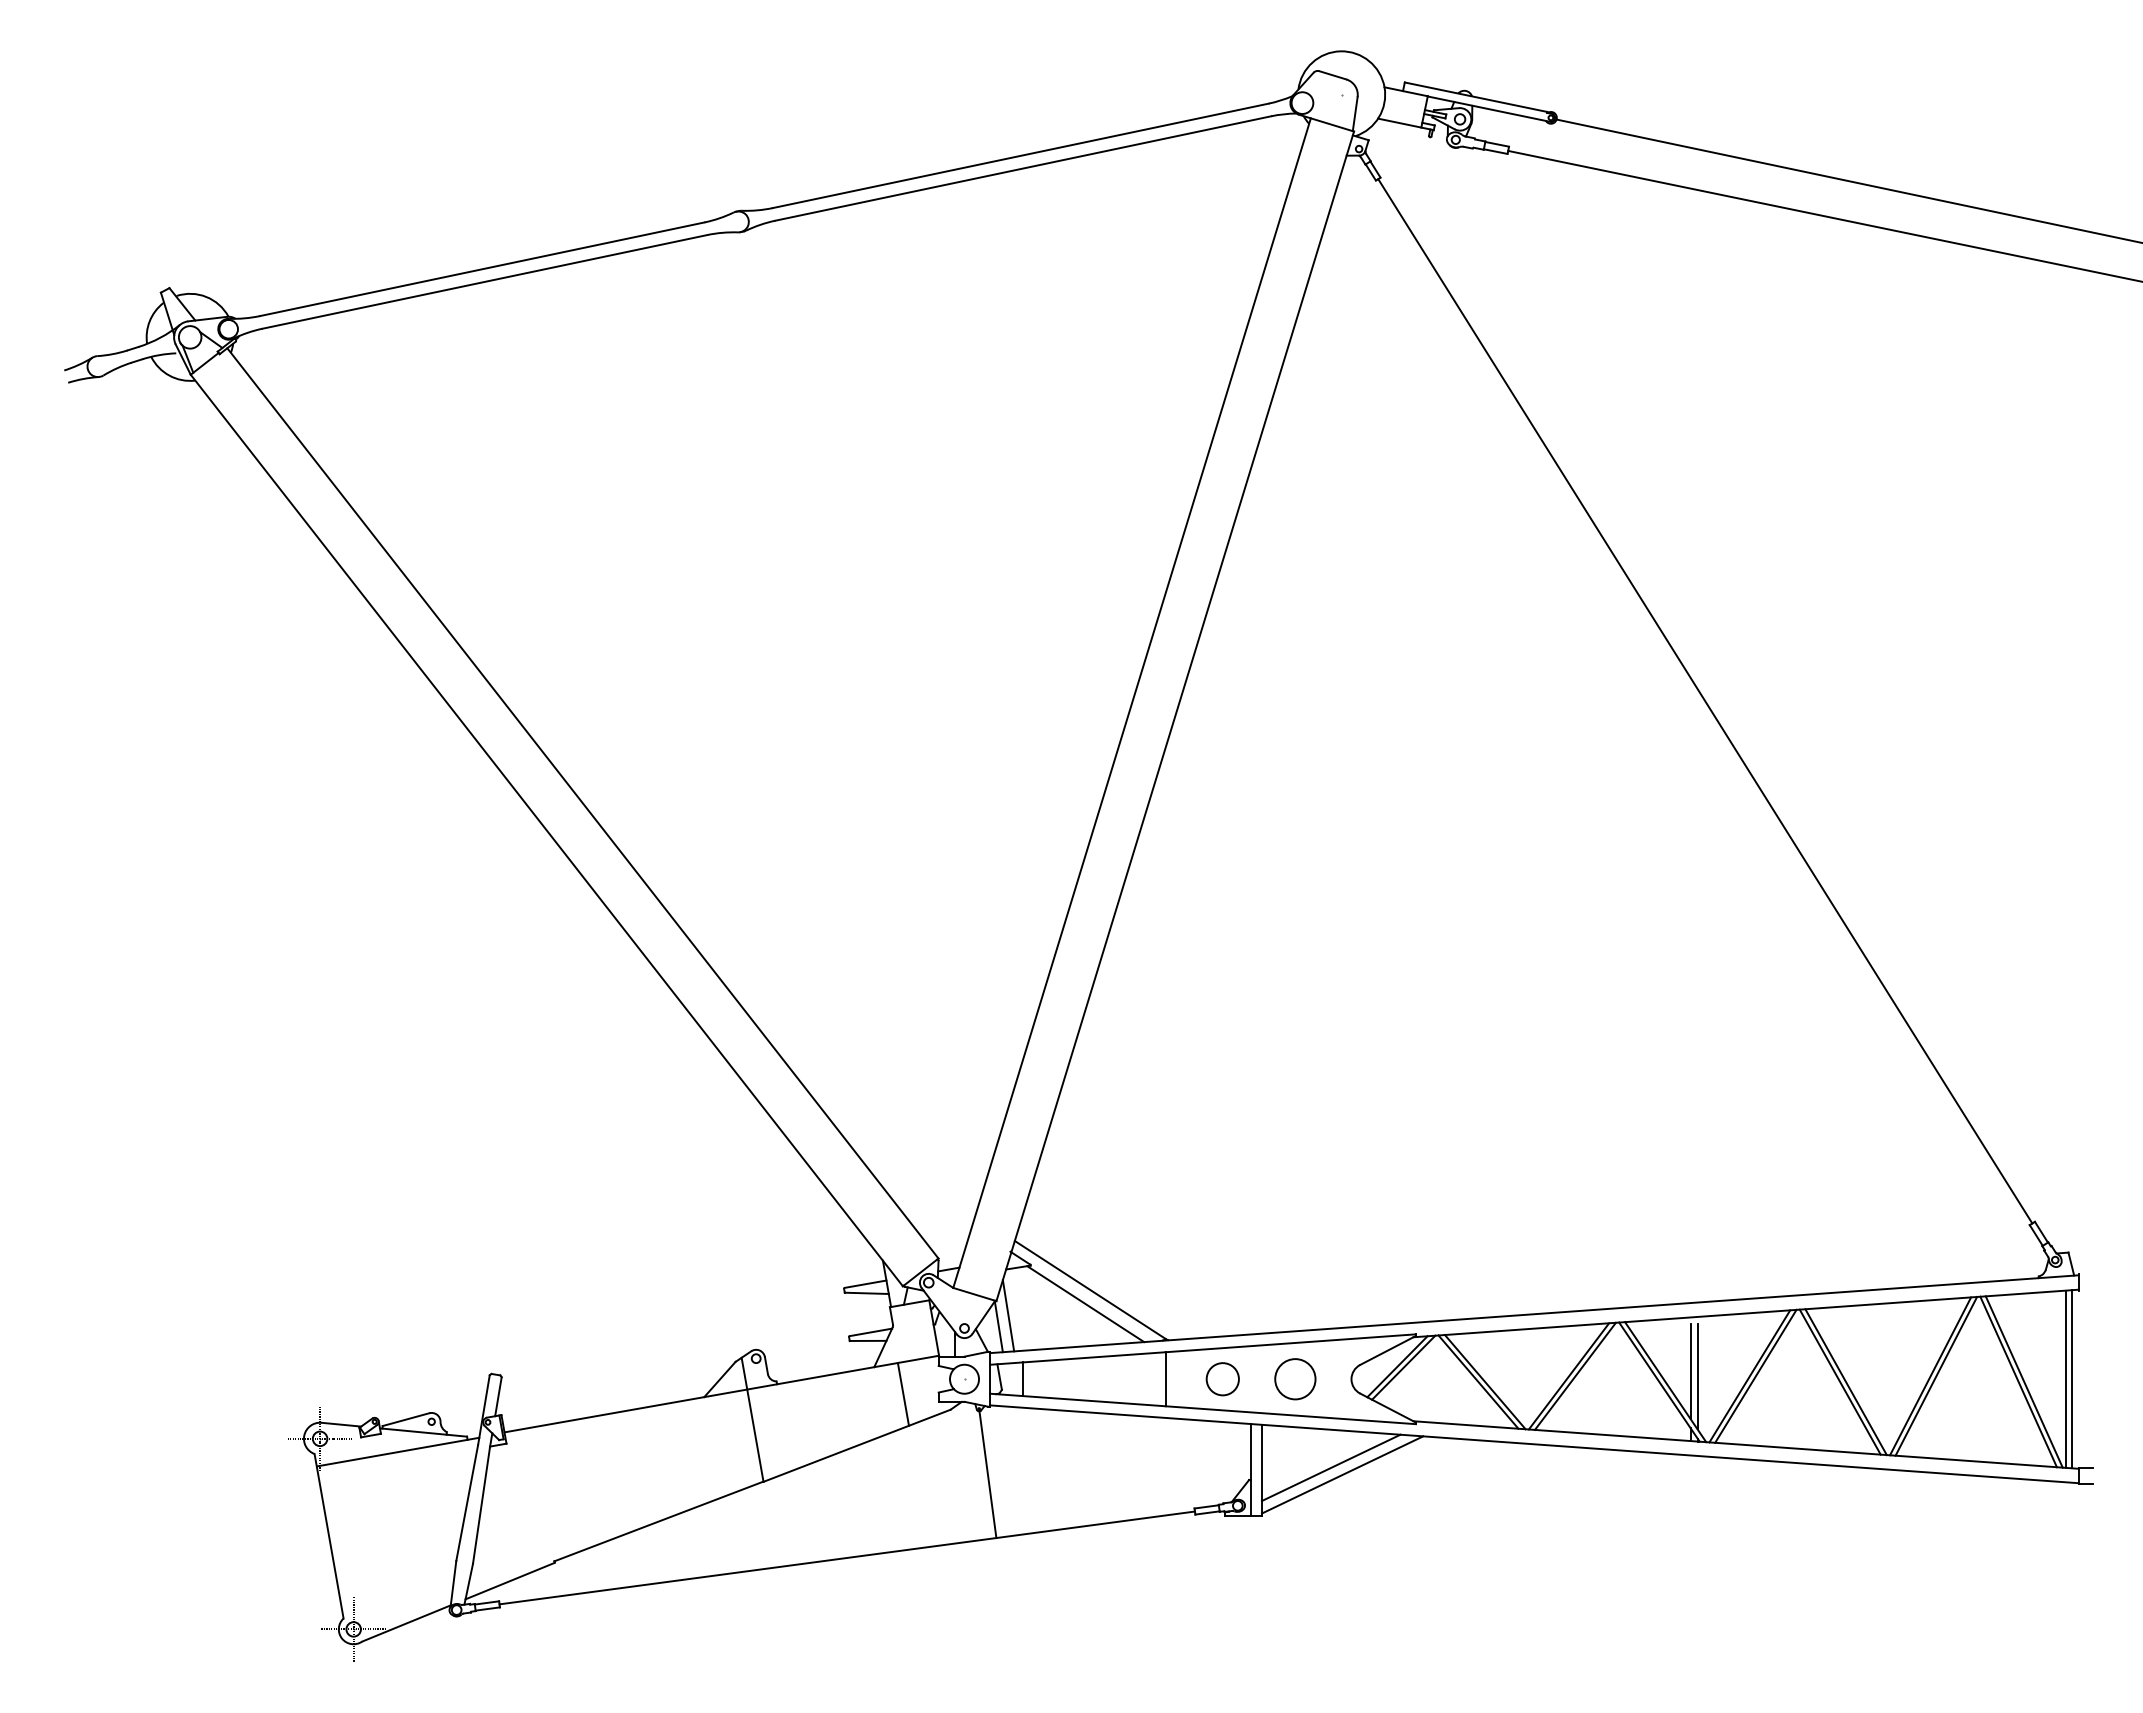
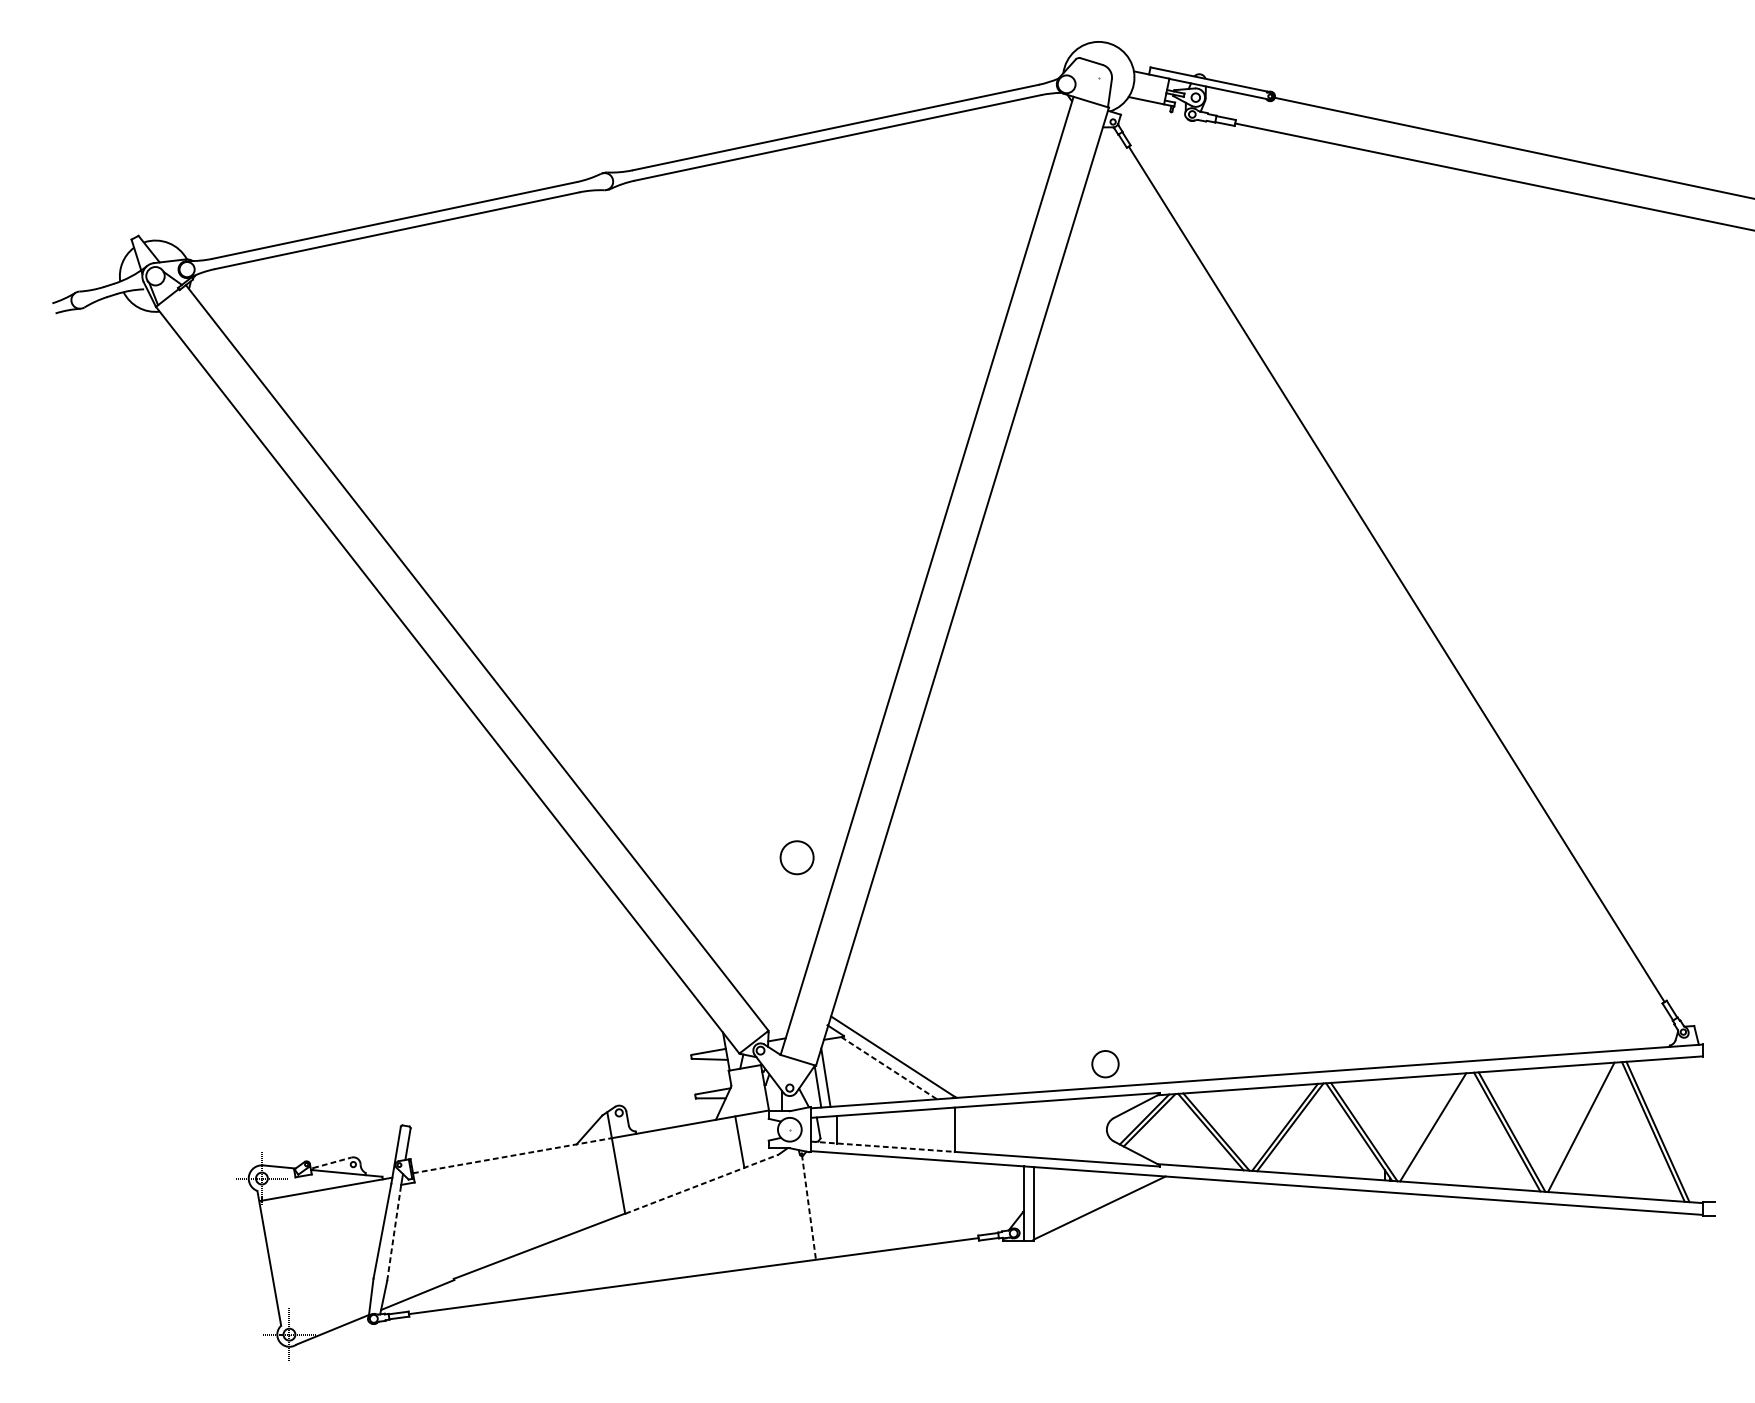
line: (1085, 1304) -> (888, 1068), solid -> dashed
line: (1690, 1371) -> (1384, 1123), removed
line: (1755, 1375) -> (1437, 1126), removed
line: (1936, 1375) -> (1586, 1126), removed
line: (1697, 1376) -> (1390, 1127), removed
line: (2065, 1378) -> (1691, 1129), removed
circle: (1222, 1379) -> (1105, 1064), moved
circle: (1295, 1379) -> (797, 857), moved
line: (2072, 1379) -> (1697, 1129), removed
line: (1078, 1400) -> (883, 1147), solid -> dashed
line: (626, 1410) -> (512, 1155), solid -> dashed
line: (406, 1419) -> (332, 1162), solid -> dashed
line: (857, 1445) -> (702, 1184), solid -> dashed
line: (1331, 1467) -> (1090, 1202), removed
line: (987, 1473) -> (808, 1206), solid -> dashed
line: (481, 1505) -> (394, 1233), solid -> dashed

